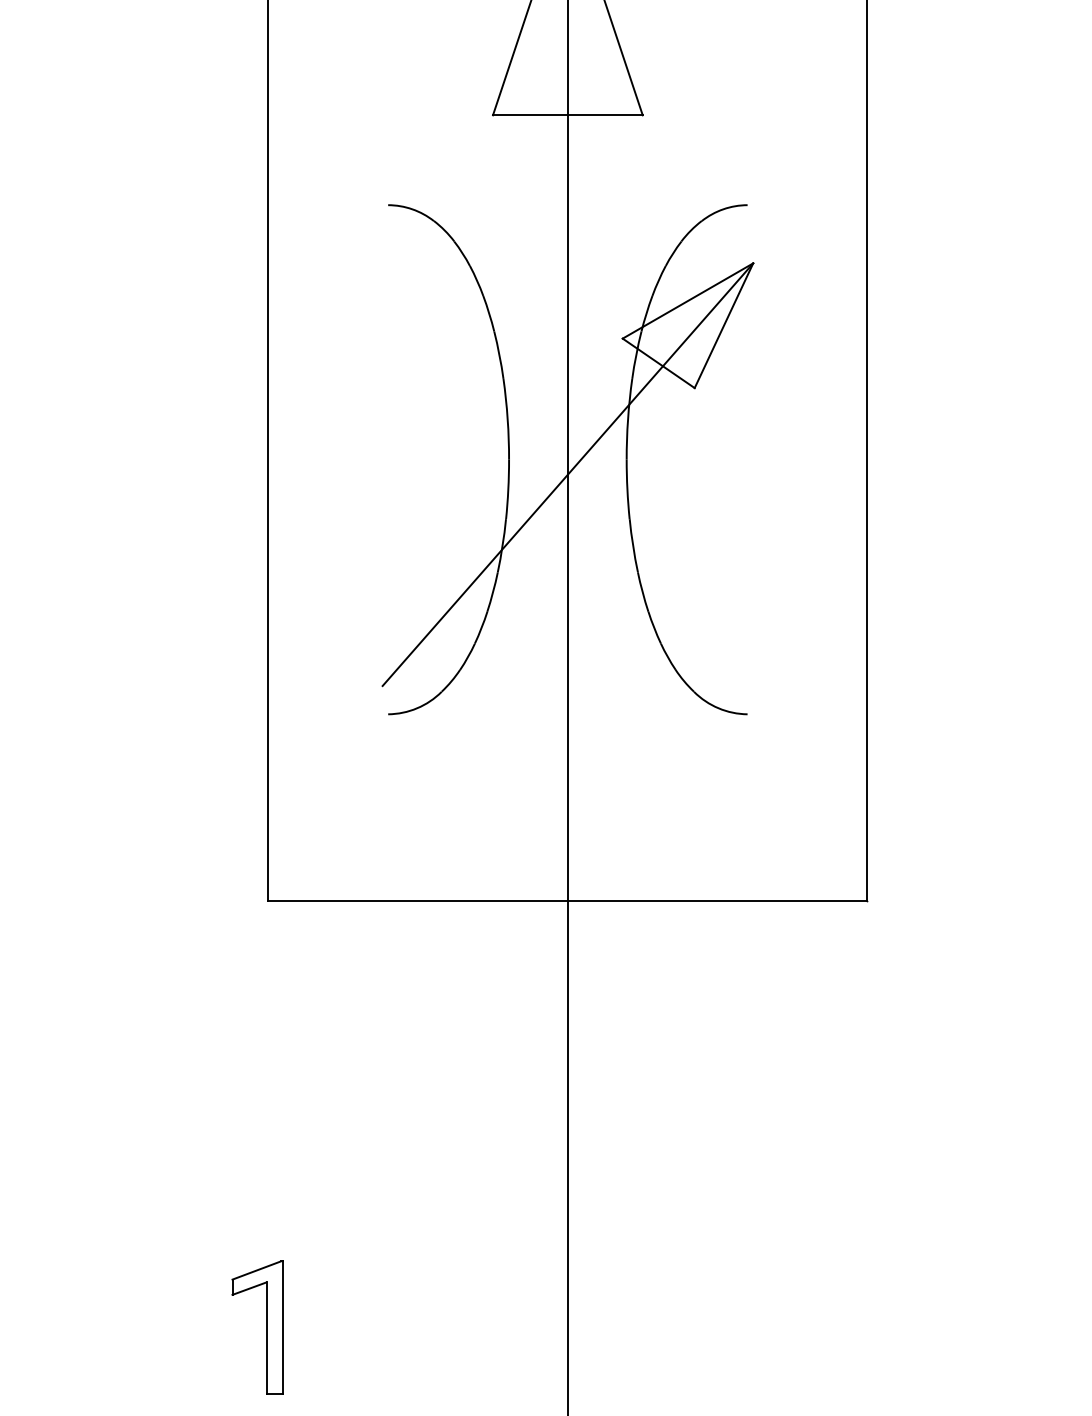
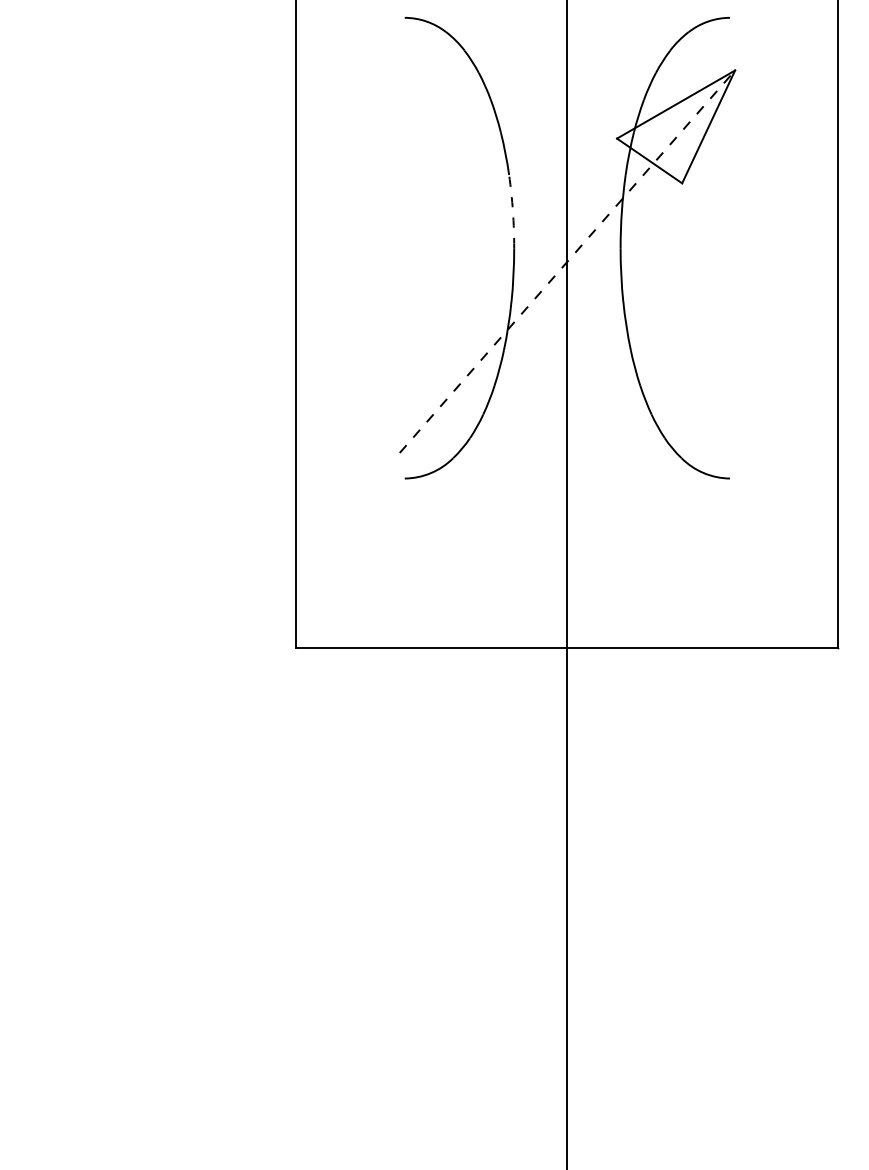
arc: (507, 419) -> (512, 211), solid -> dashed
line: (568, 474) -> (567, 261), solid -> dashed
part: (266, 1327) -> (294, 1033), removed

